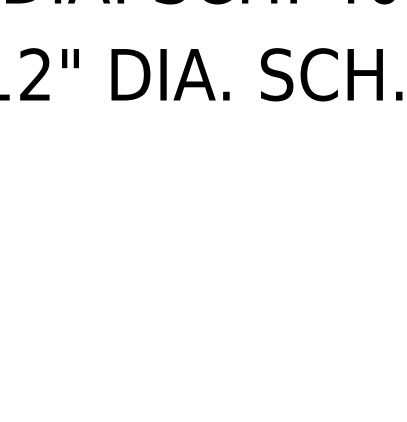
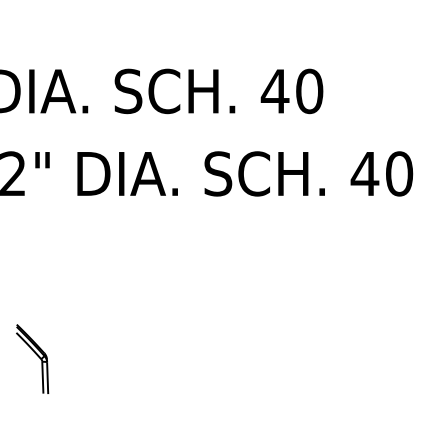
part: (58, 291) -> (32, 358), added

